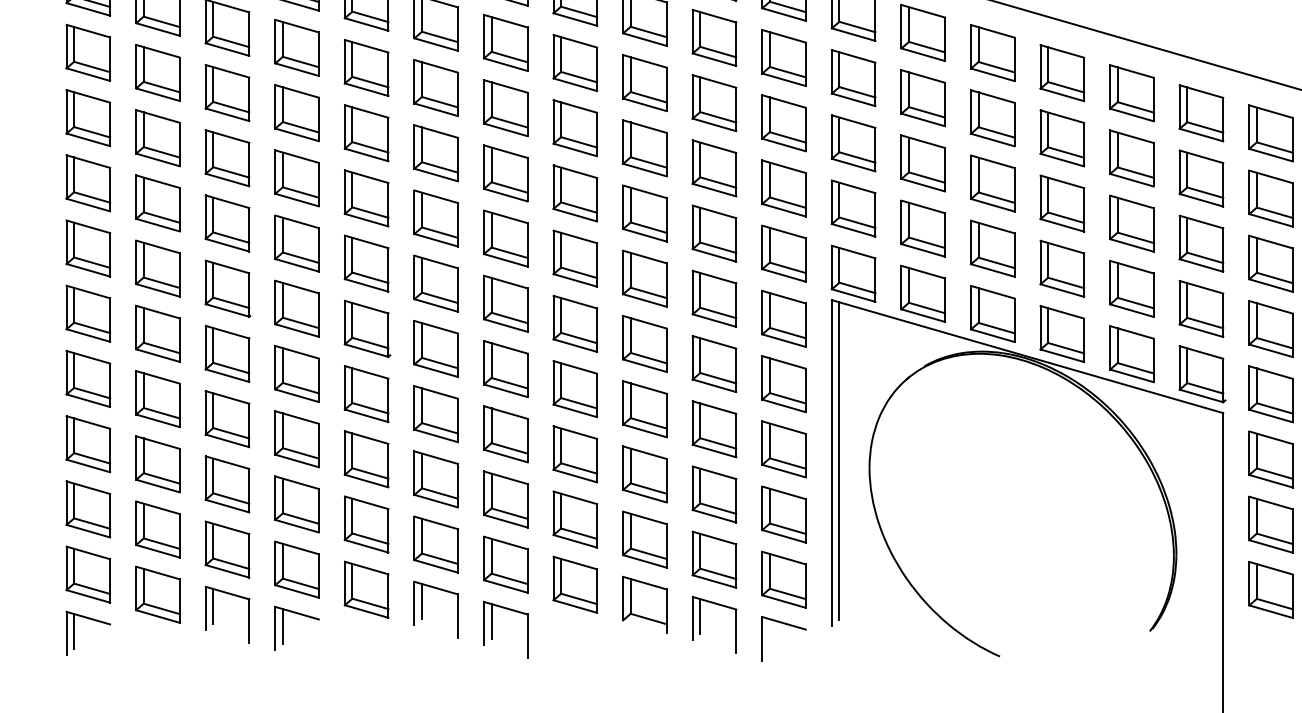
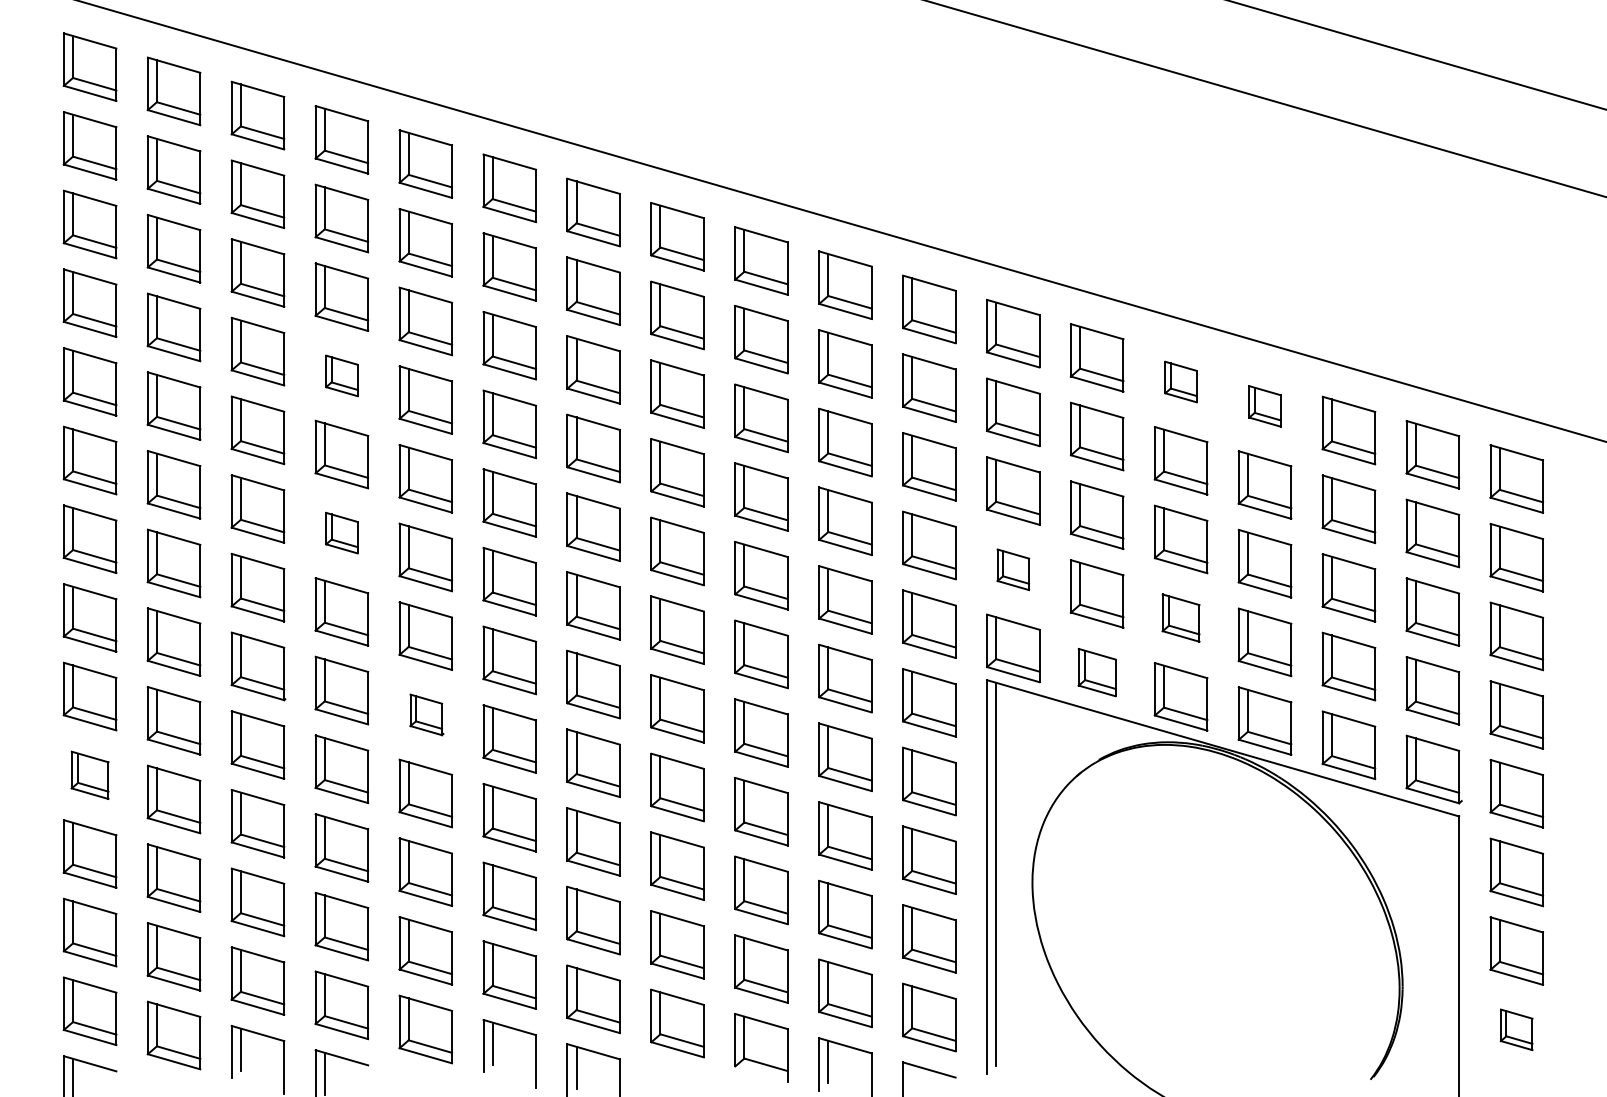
part: (296, 47) -> (341, 375), size x0.6
part: (992, 52) -> (1180, 381), size x0.6
part: (1061, 73) -> (1264, 406), size x0.6
part: (296, 177) -> (341, 532), size x0.6
part: (853, 208) -> (1013, 569), size x0.6
part: (992, 248) -> (1180, 617), size x0.7
part: (922, 293) -> (1096, 672), size x0.7
part: (367, 328) -> (426, 714), size x0.6
part: (87, 379) -> (89, 775), size x0.7
part: (1270, 589) -> (1516, 1029), size x0.6

